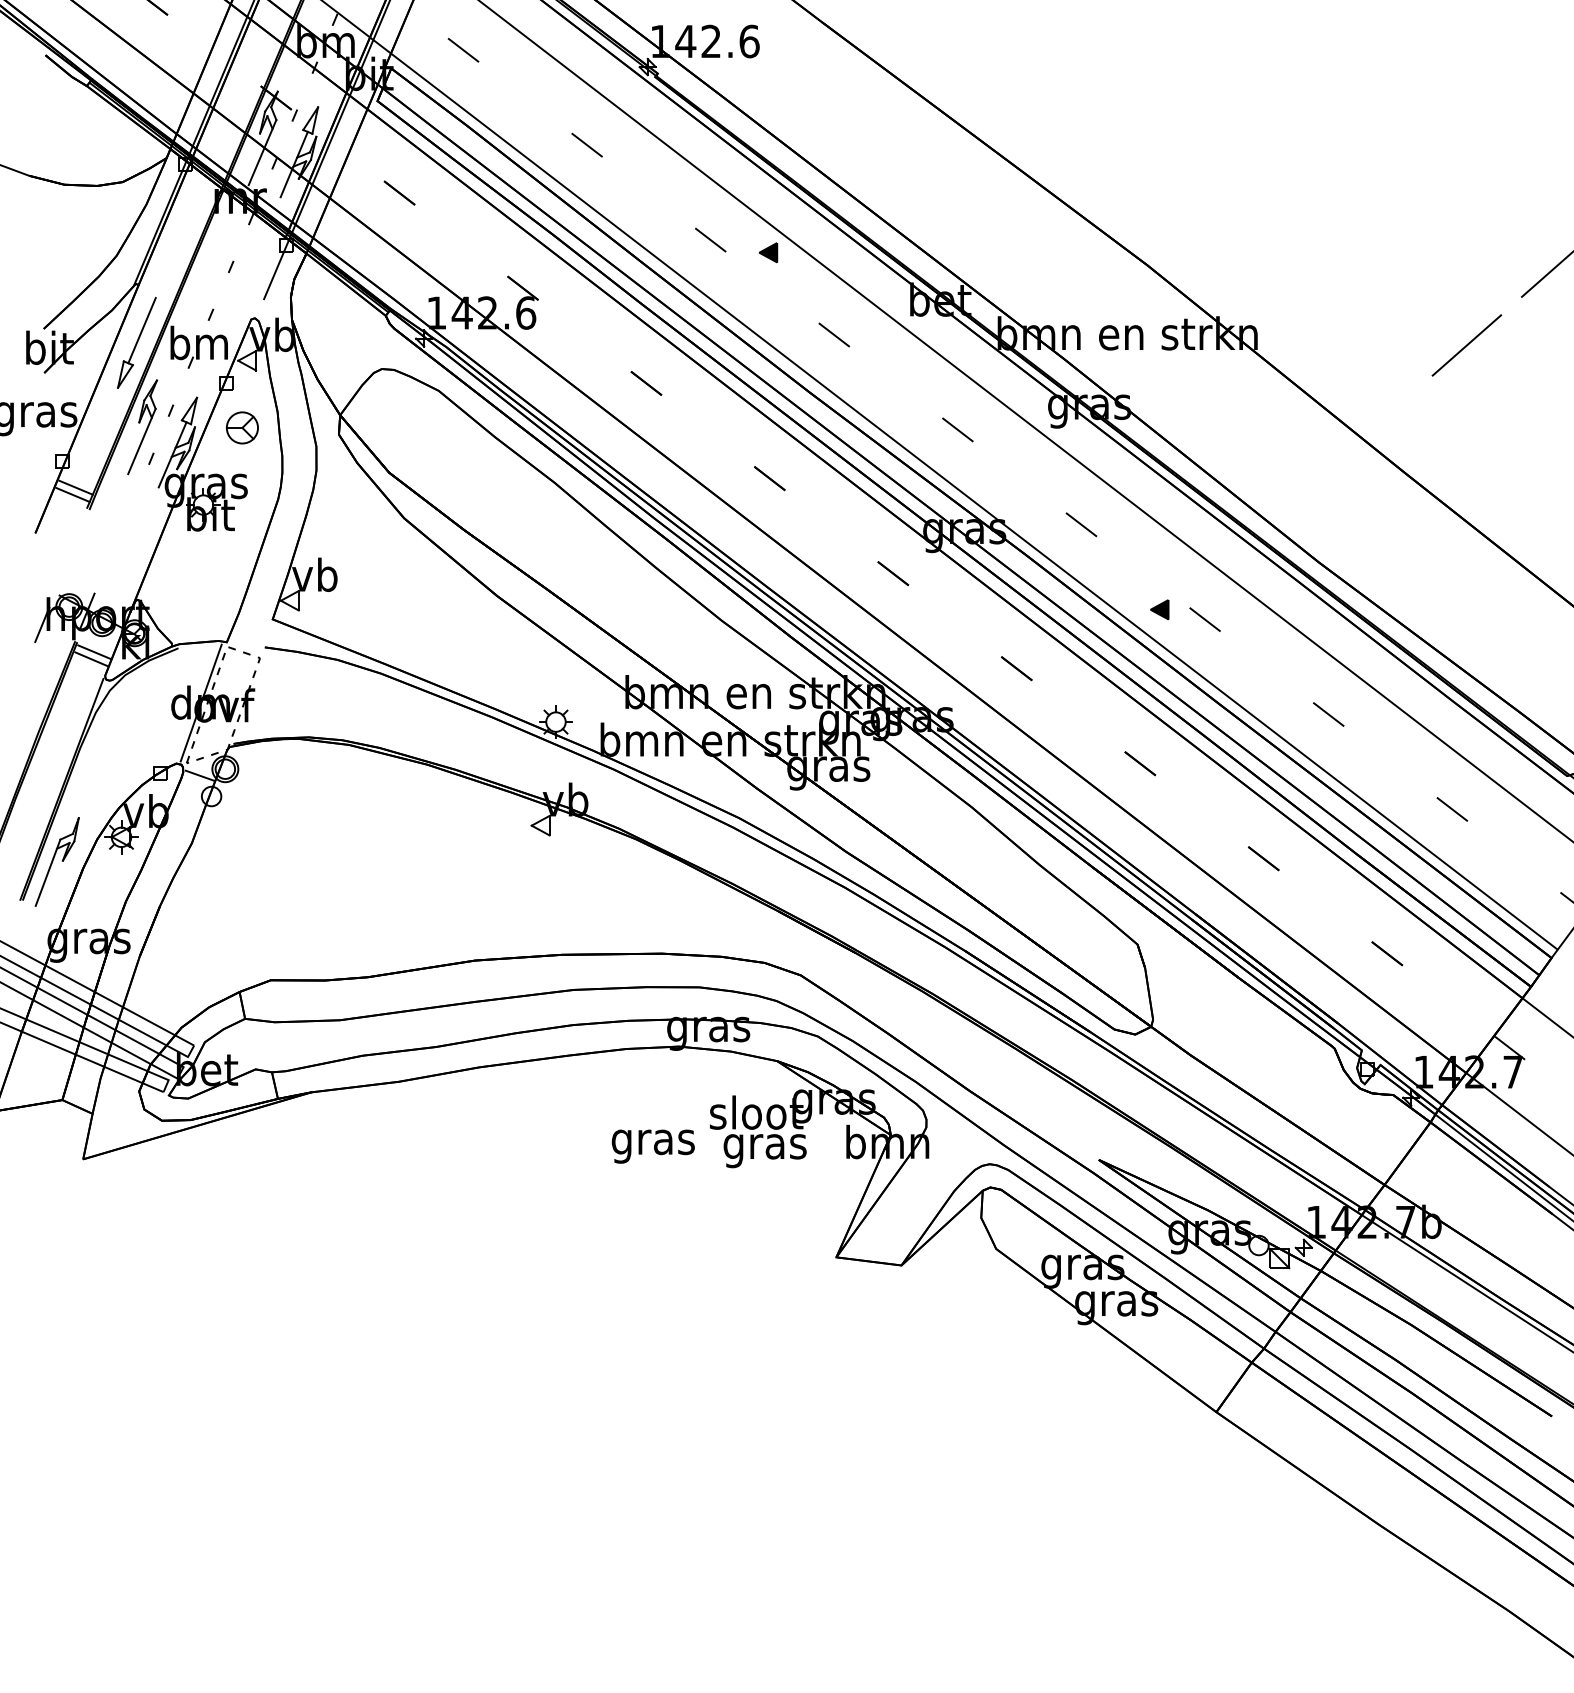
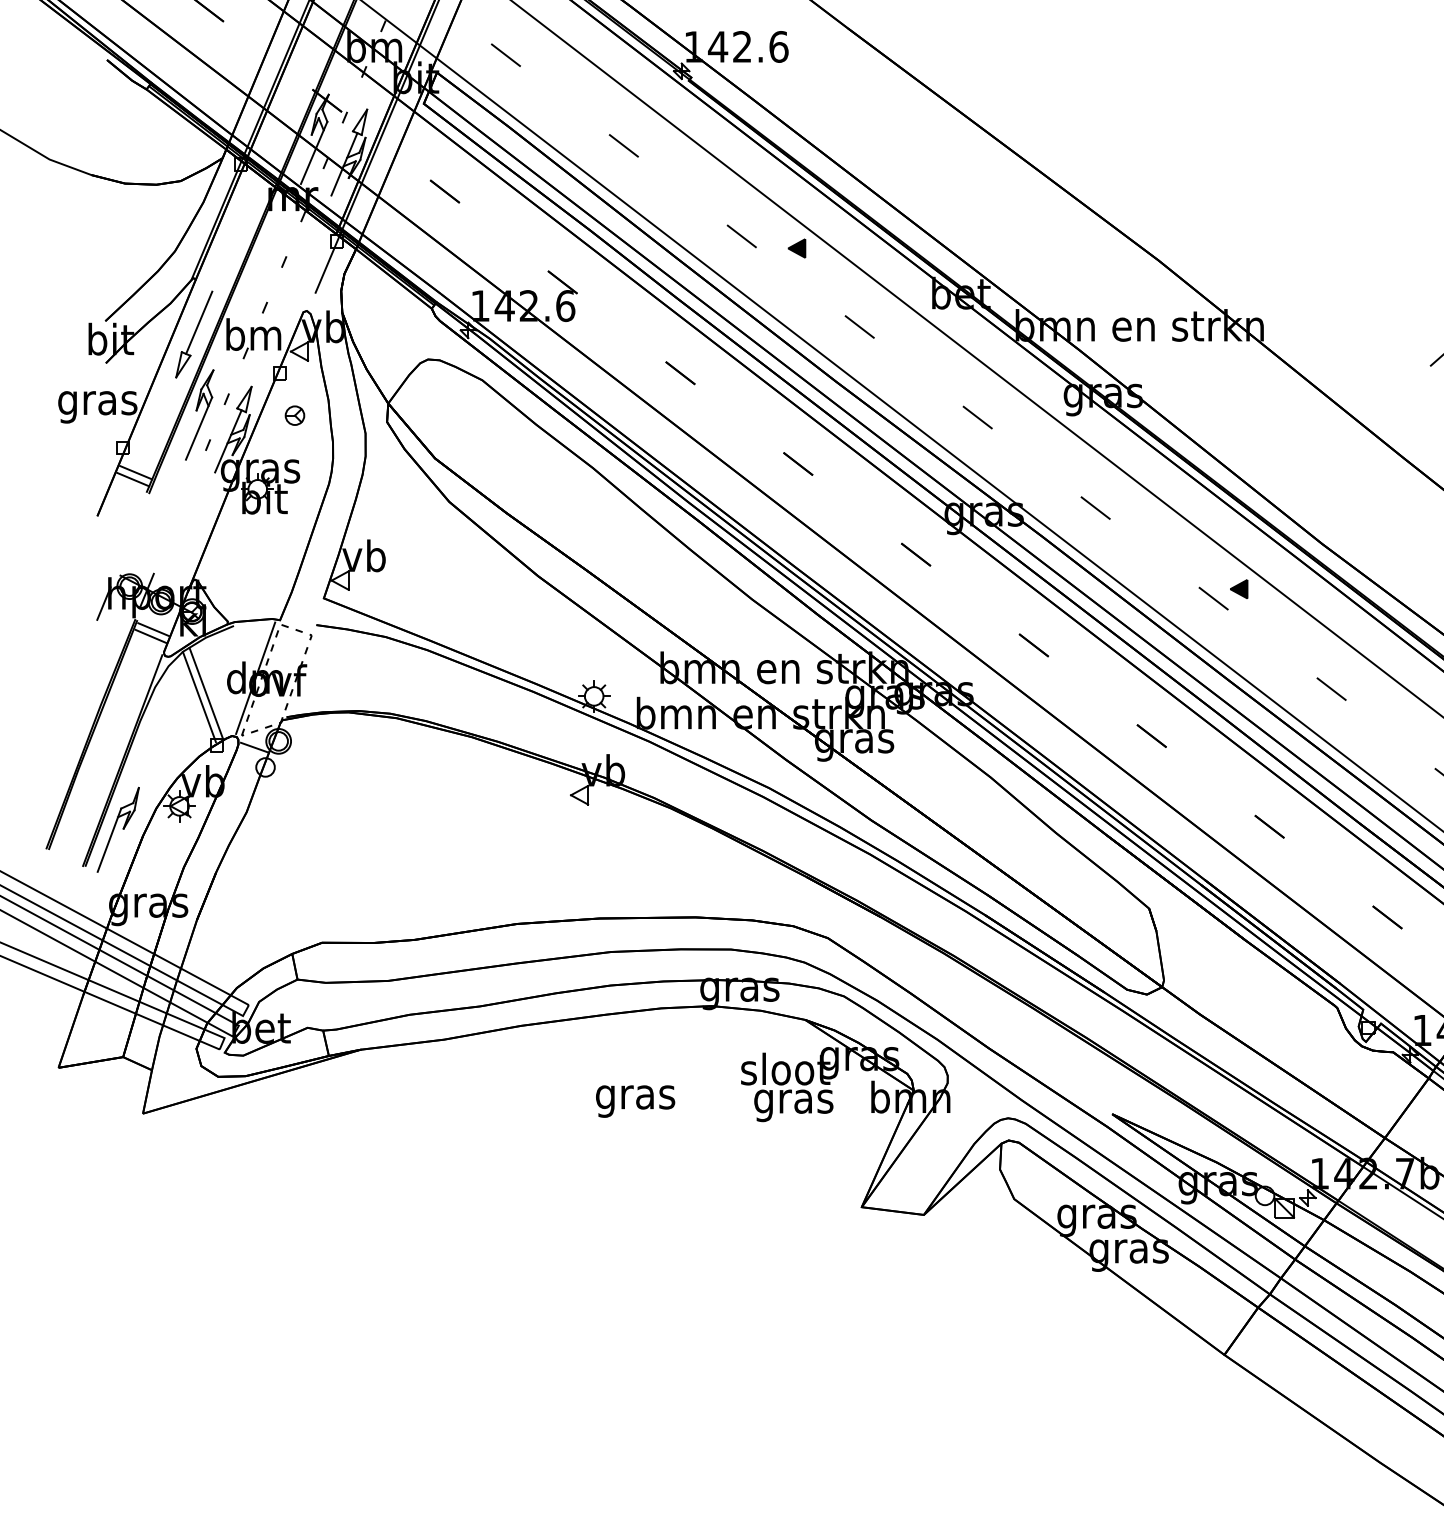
part: (242, 427) -> (295, 415), size x0.62
part: (1159, 609) -> (1238, 588), moved
line: (148, 718) -> (205, 692), added
line: (142, 722) -> (199, 696), added
text: (652, 1146) -> (634, 1101), moved

